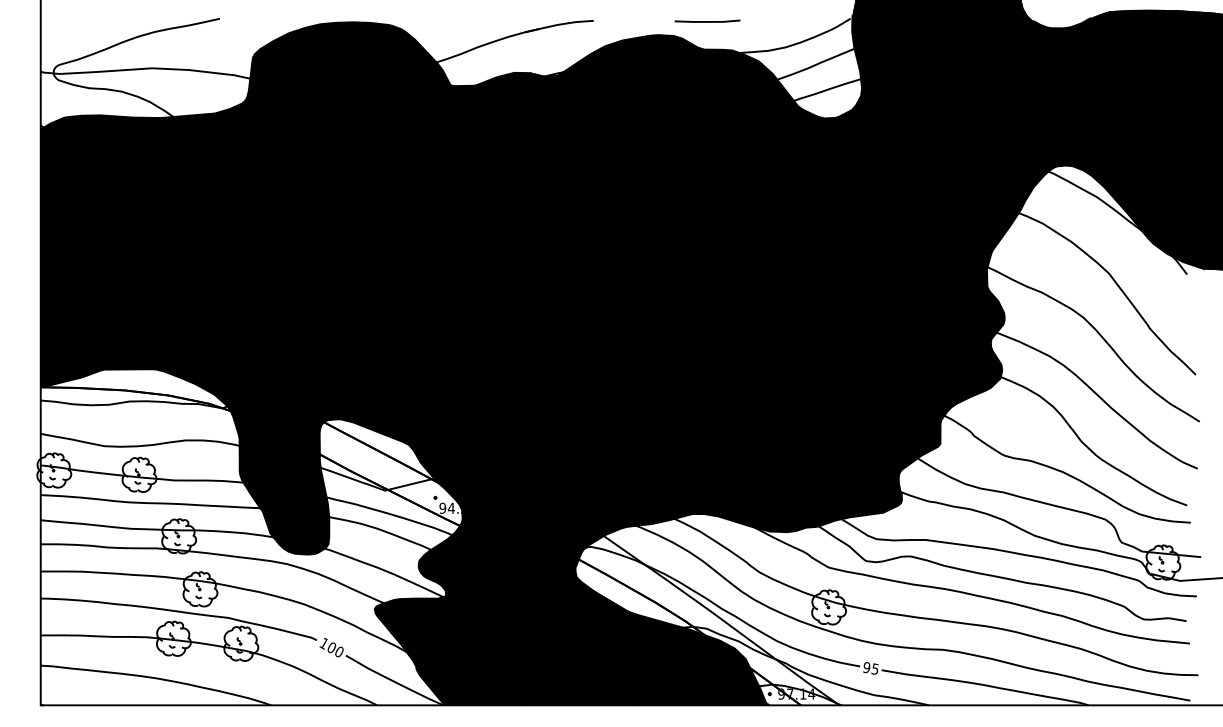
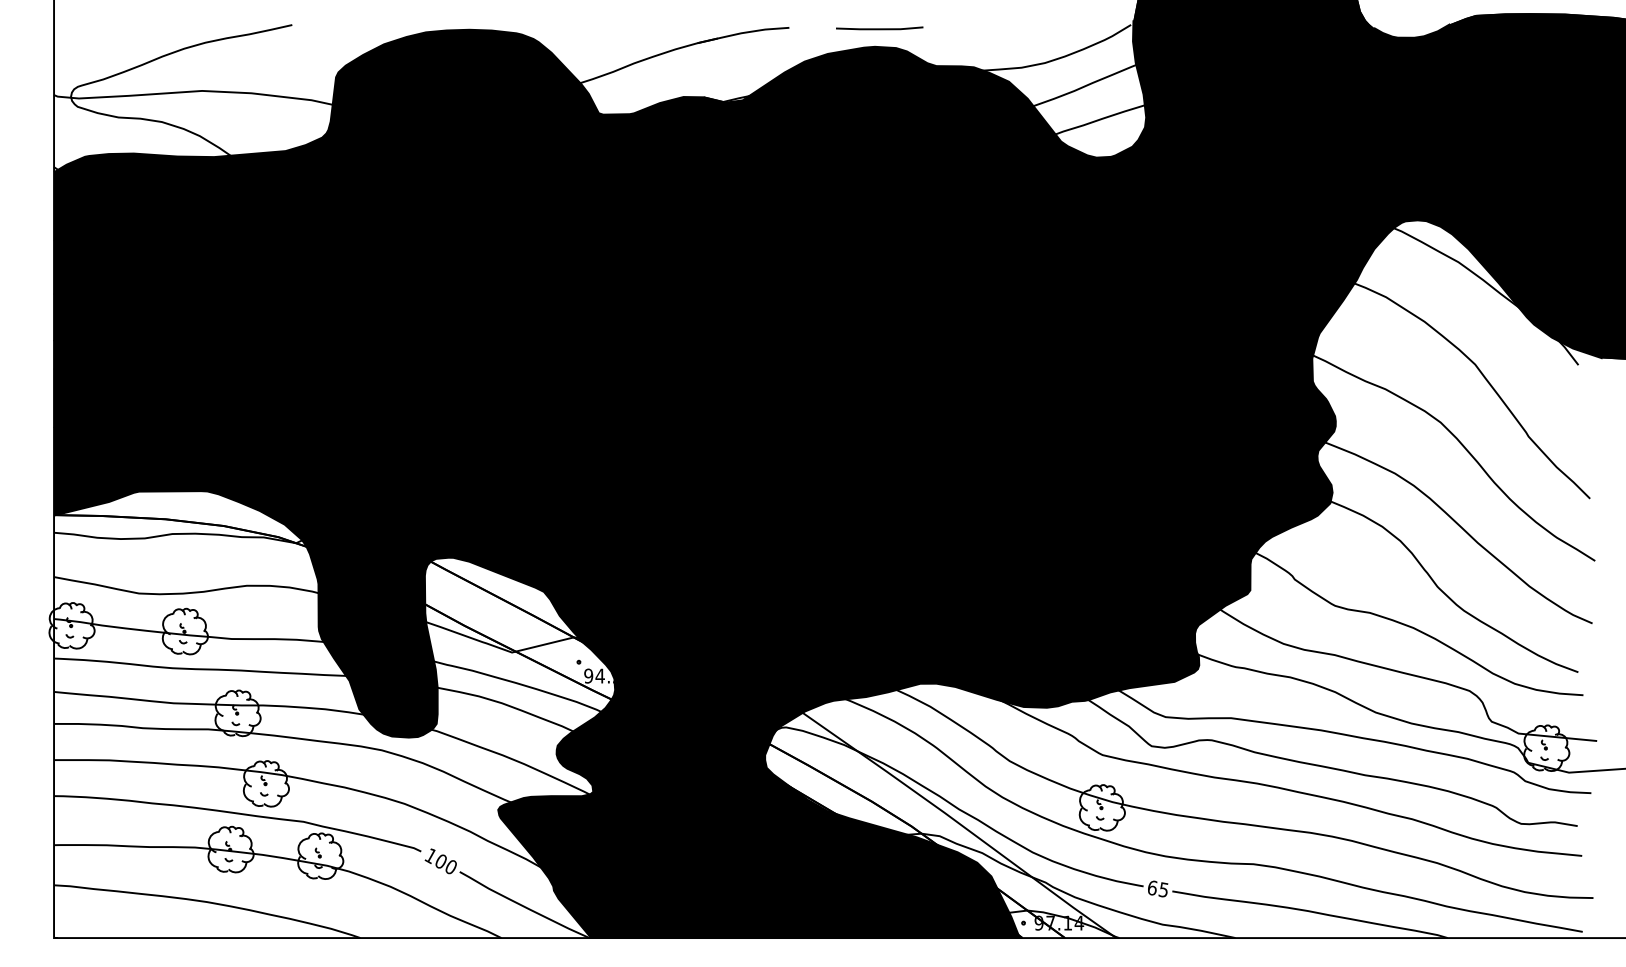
line: (707, 21) -> (879, 28), moved
text: (866, 667) -> (1152, 887), 95 -> 65

